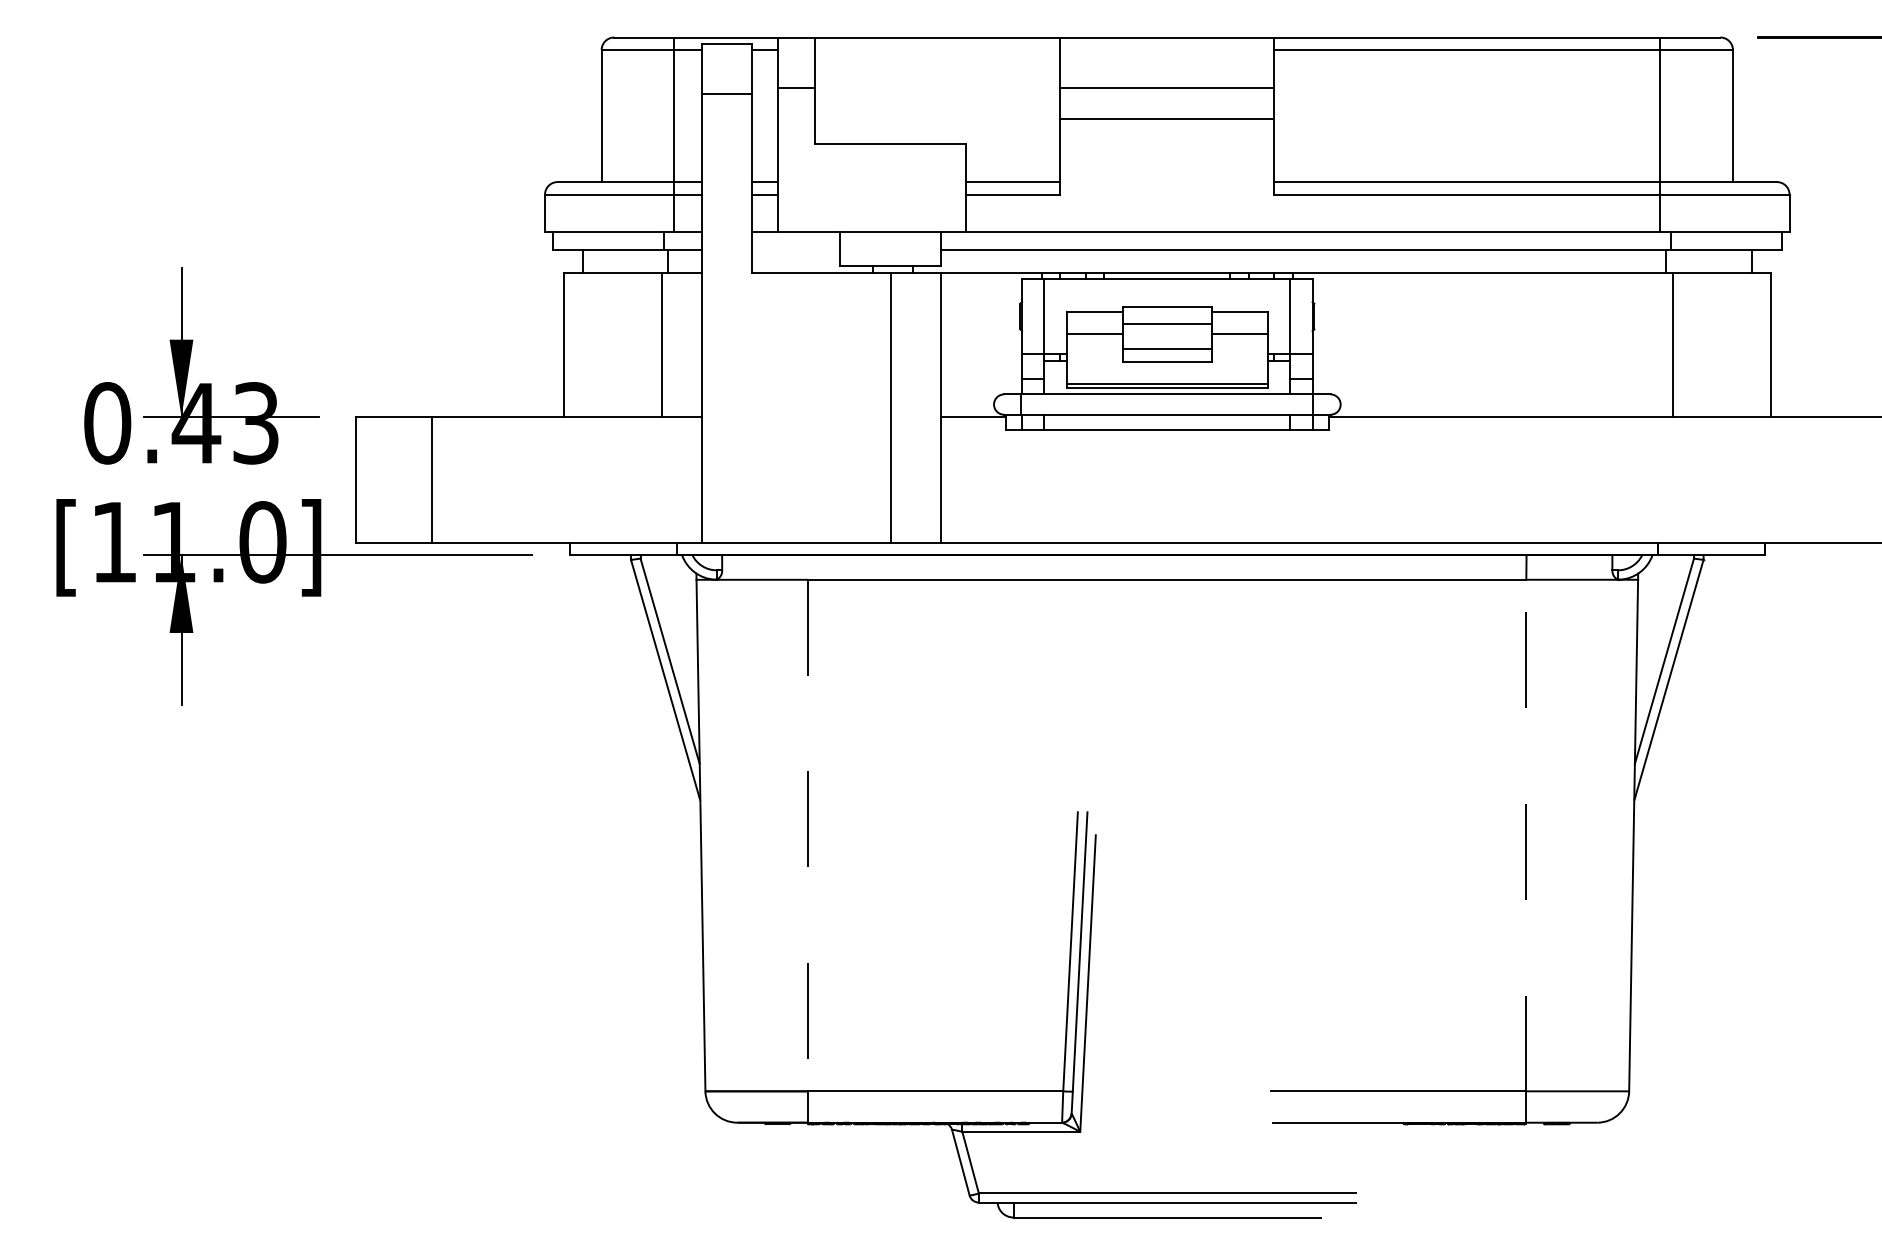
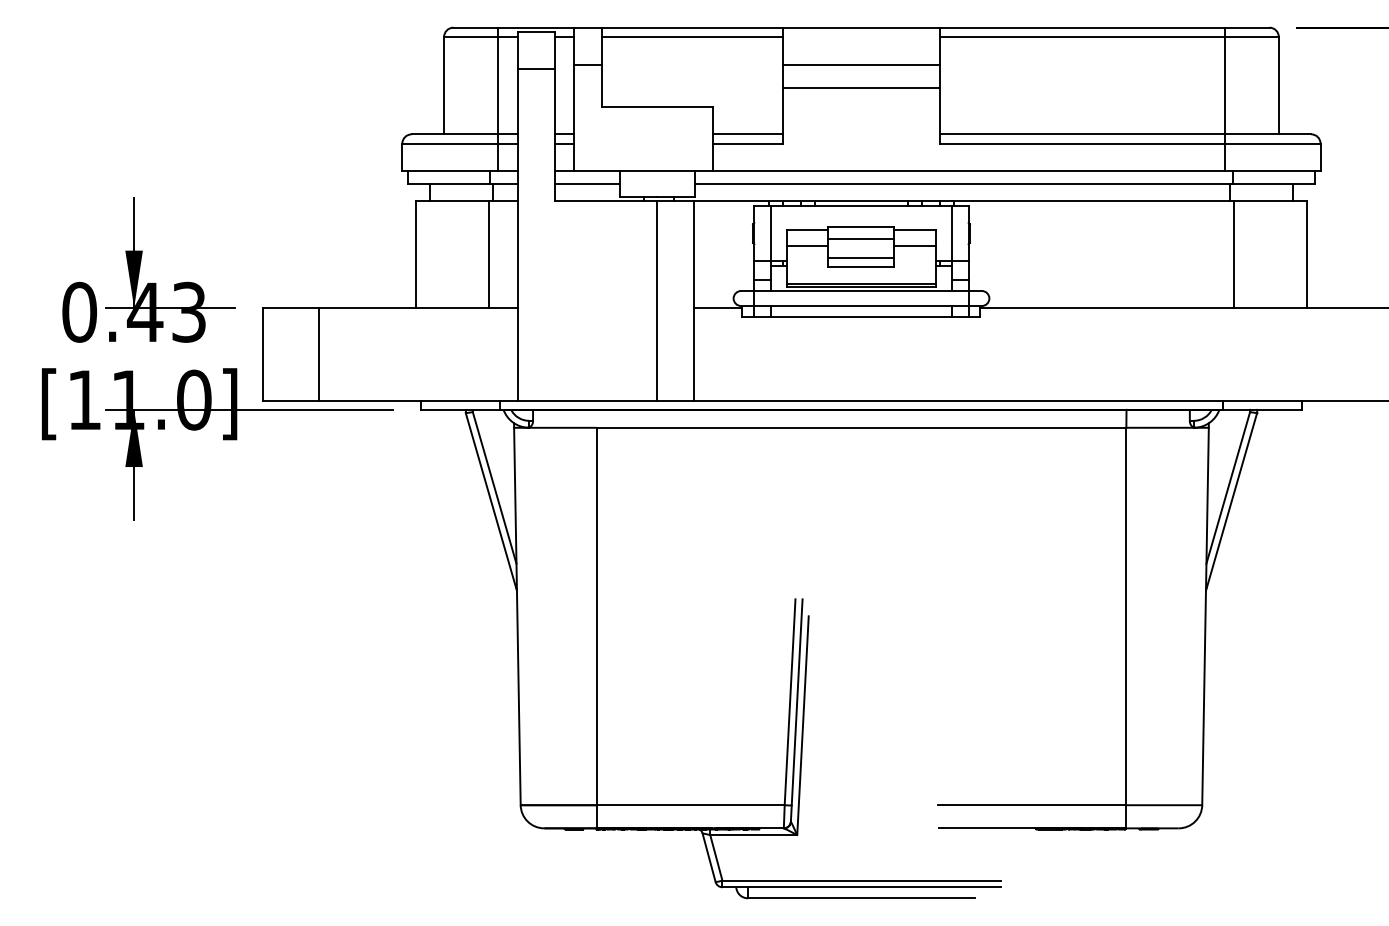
line: (937, 50) -> (691, 37), added
line: (796, 249) -> (587, 184), added
line: (808, 835) -> (596, 616), dashed -> solid
line: (1526, 835) -> (1126, 616), dashed -> solid

